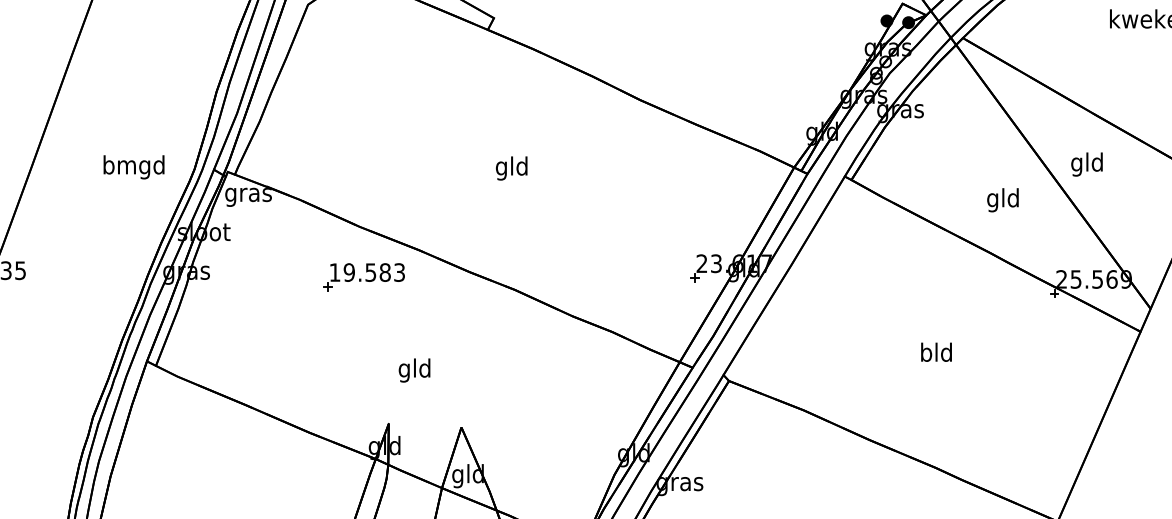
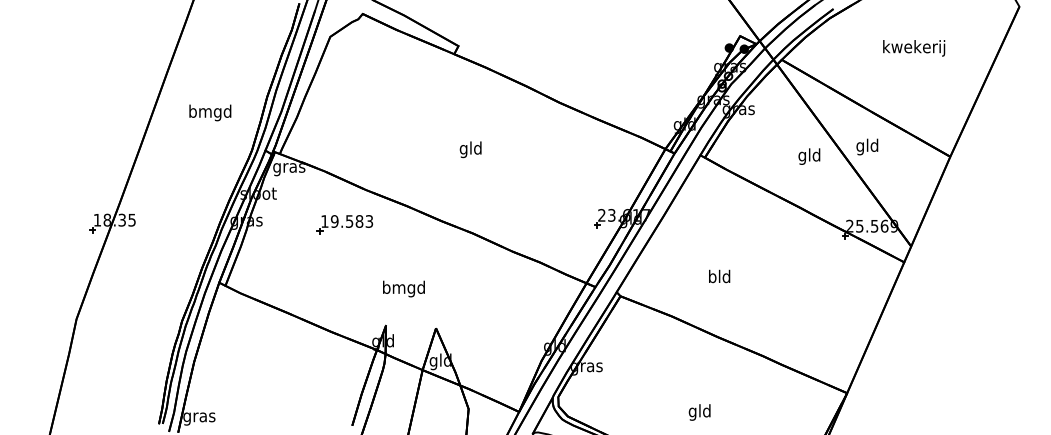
text: (134, 166) -> (210, 112), moved
text: (1003, 200) -> (809, 156), moved
part: (363, 276) -> (344, 224), moved
text: (936, 352) -> (719, 276), moved
text: (414, 369) -> (403, 288), gld -> bmgd

